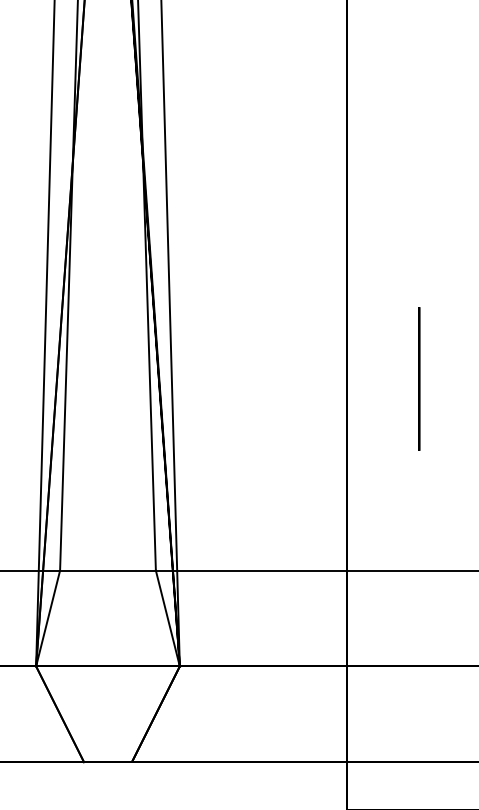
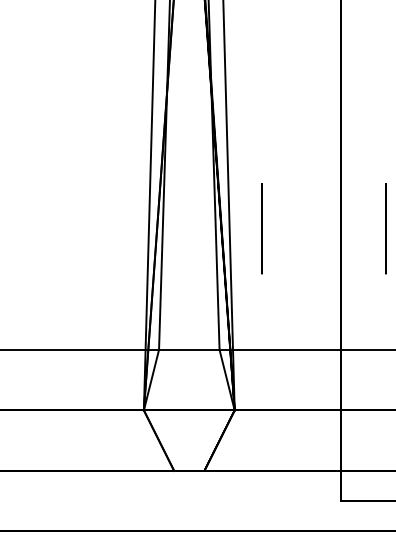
circle: (222, 378) -> (261, 228), added

